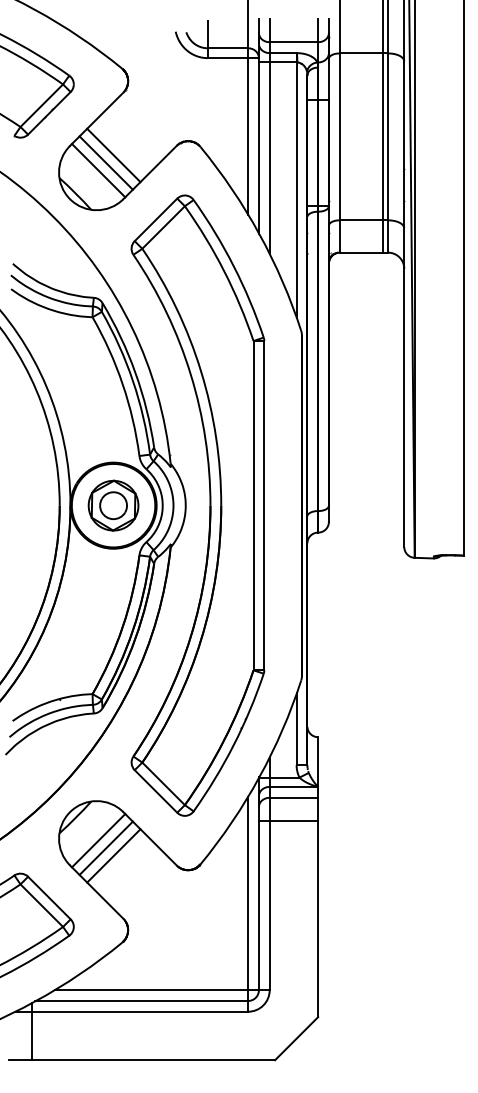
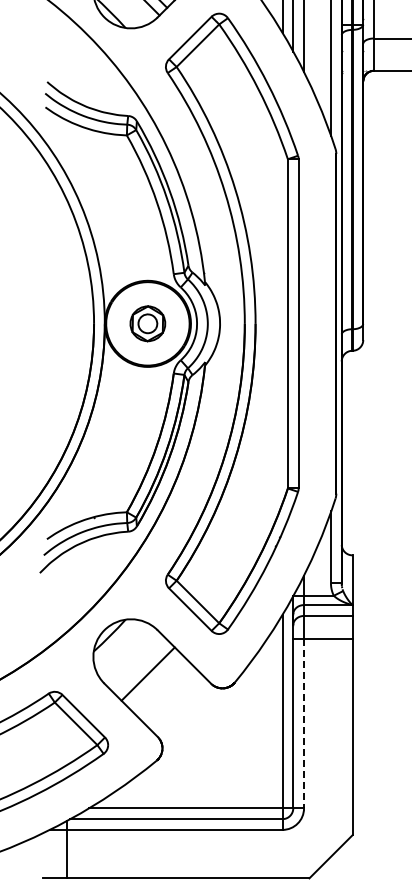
part: (113, 505) -> (147, 323), size x0.7
line: (98, 840) -> (132, 658), removed
line: (105, 847) -> (139, 665), removed
line: (269, 905) -> (303, 723), solid -> dashed

